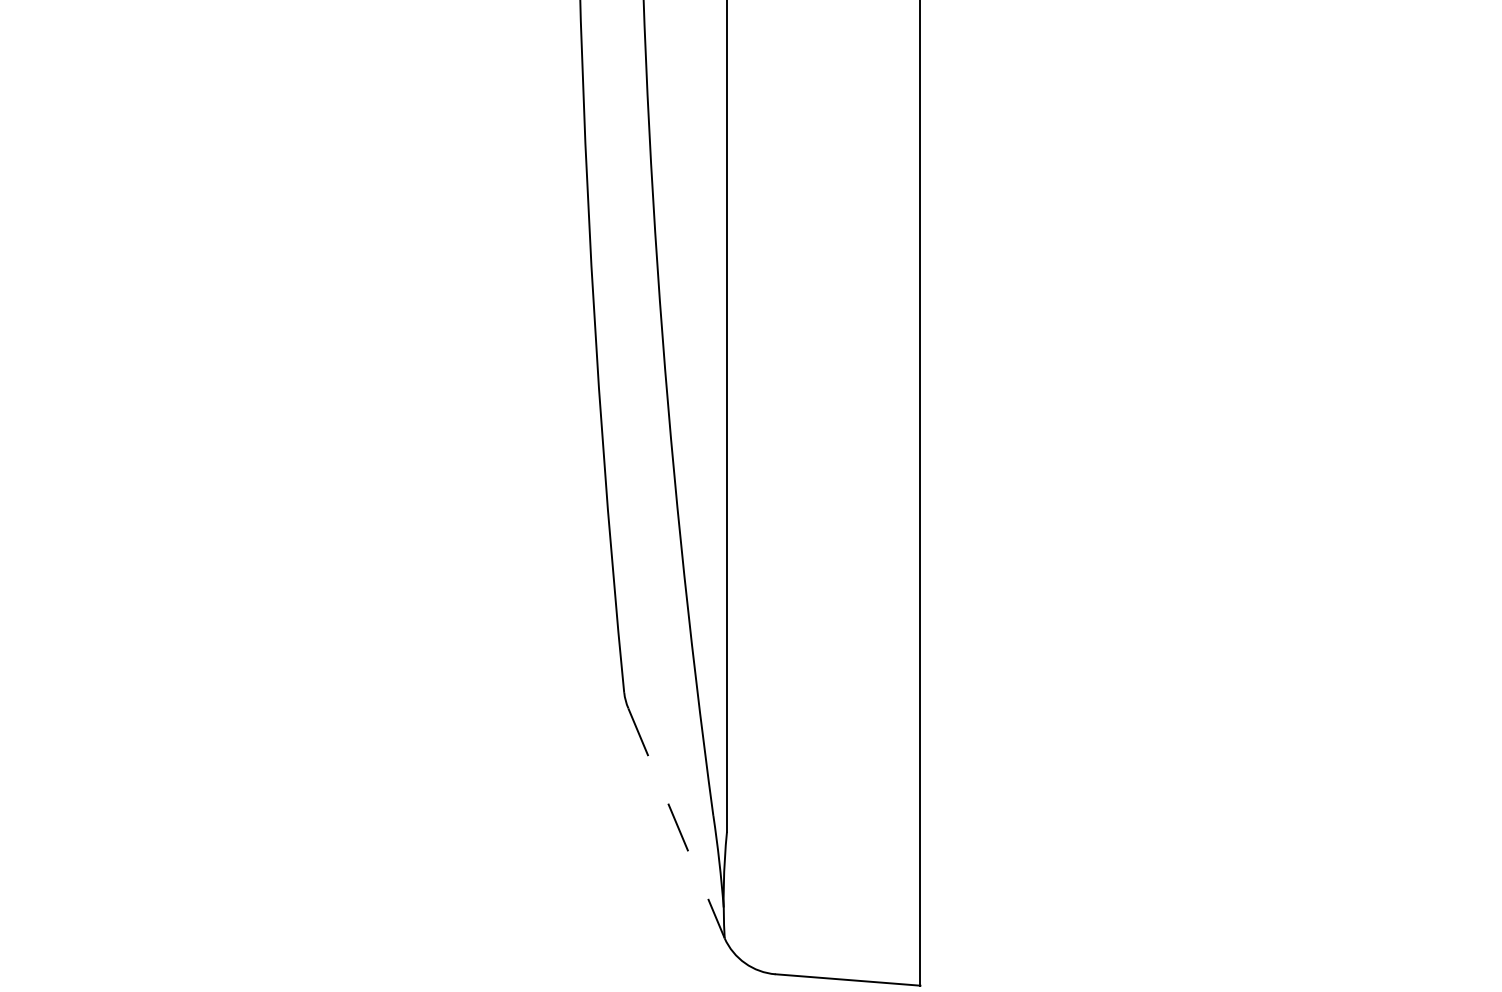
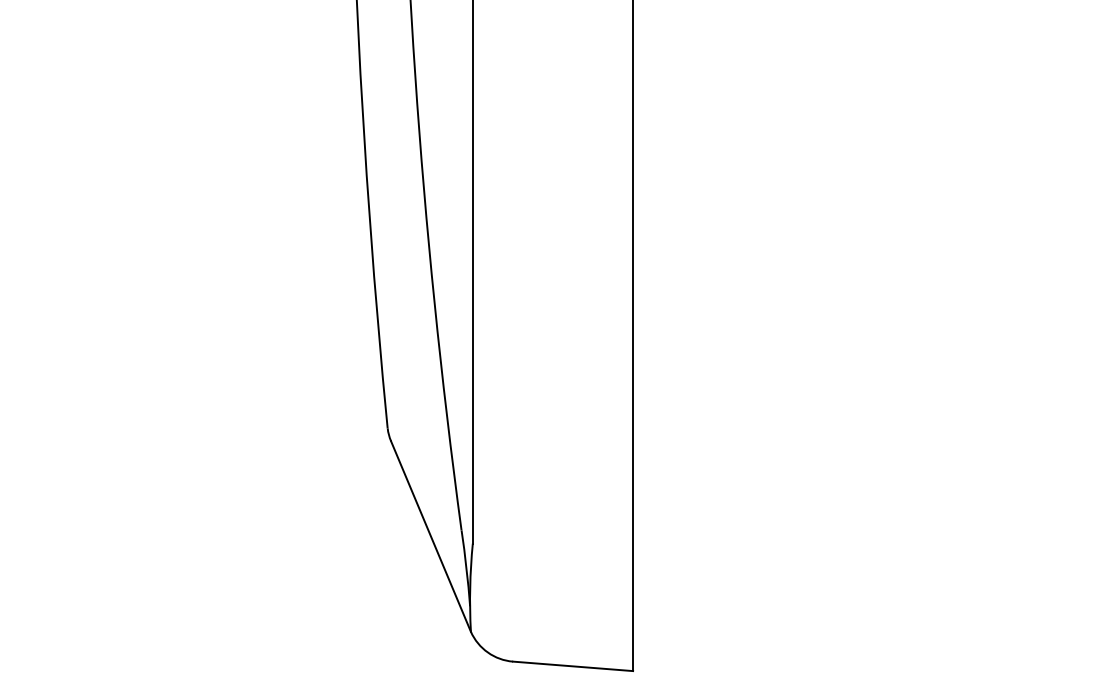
line: (676, 823) -> (430, 536), dashed -> solid

